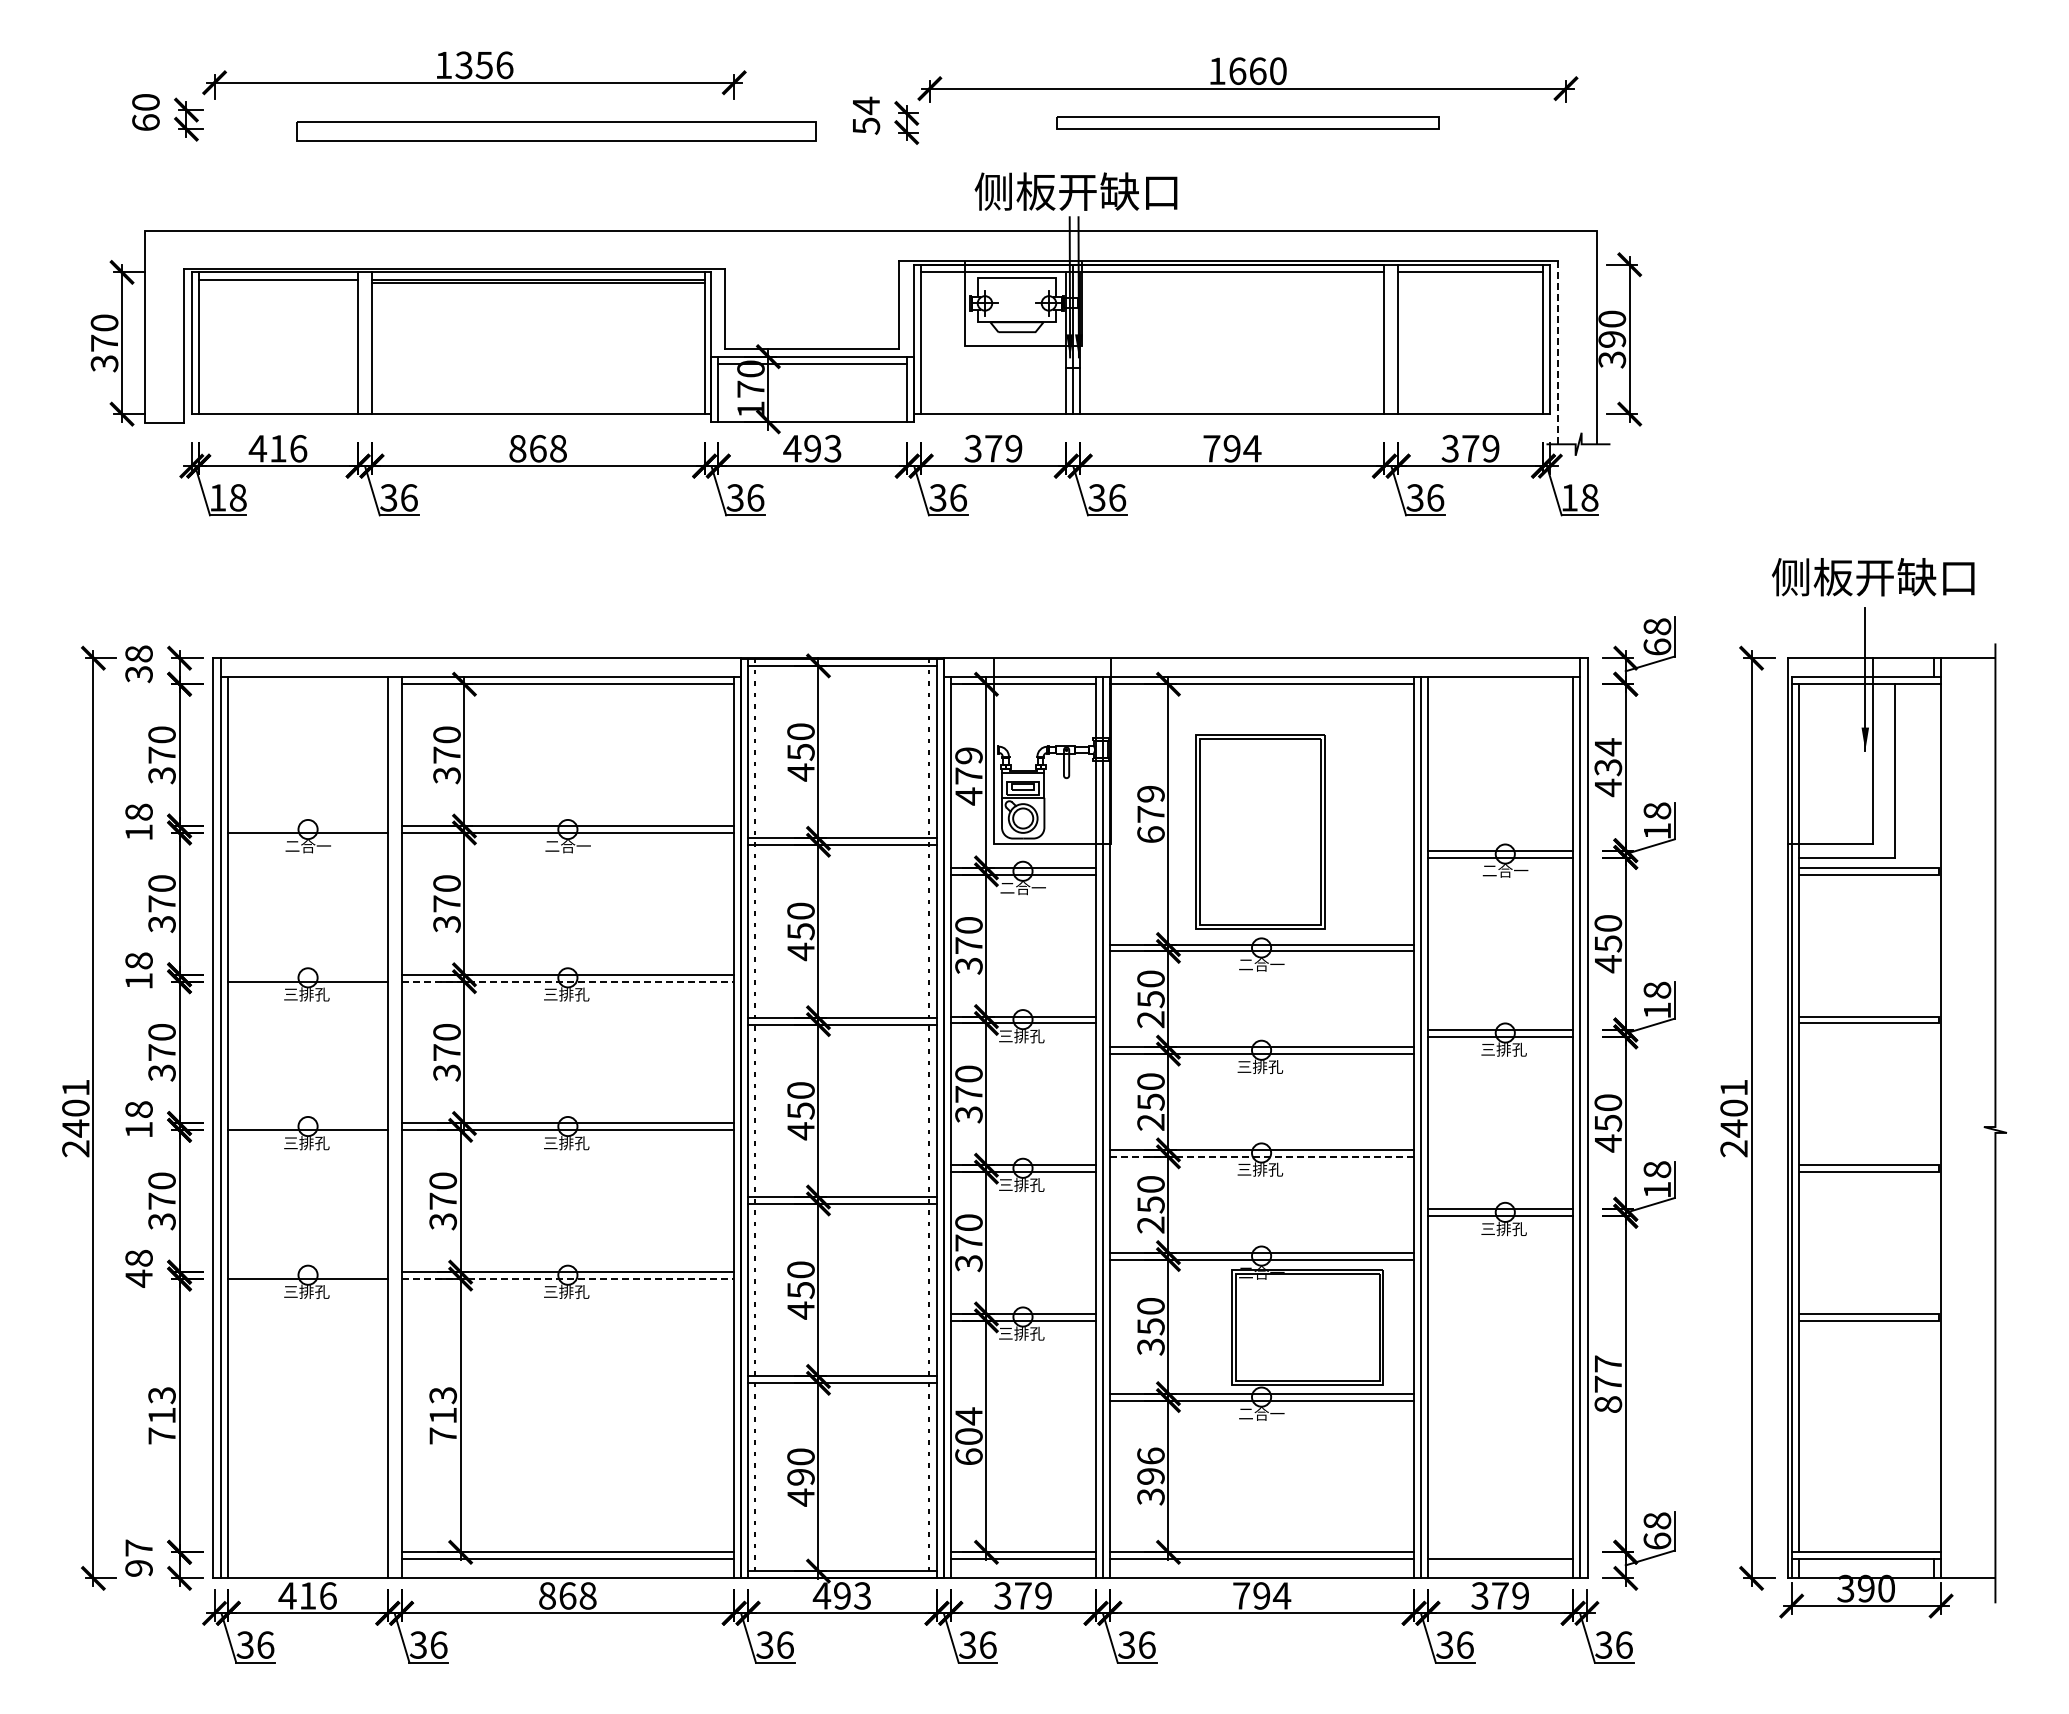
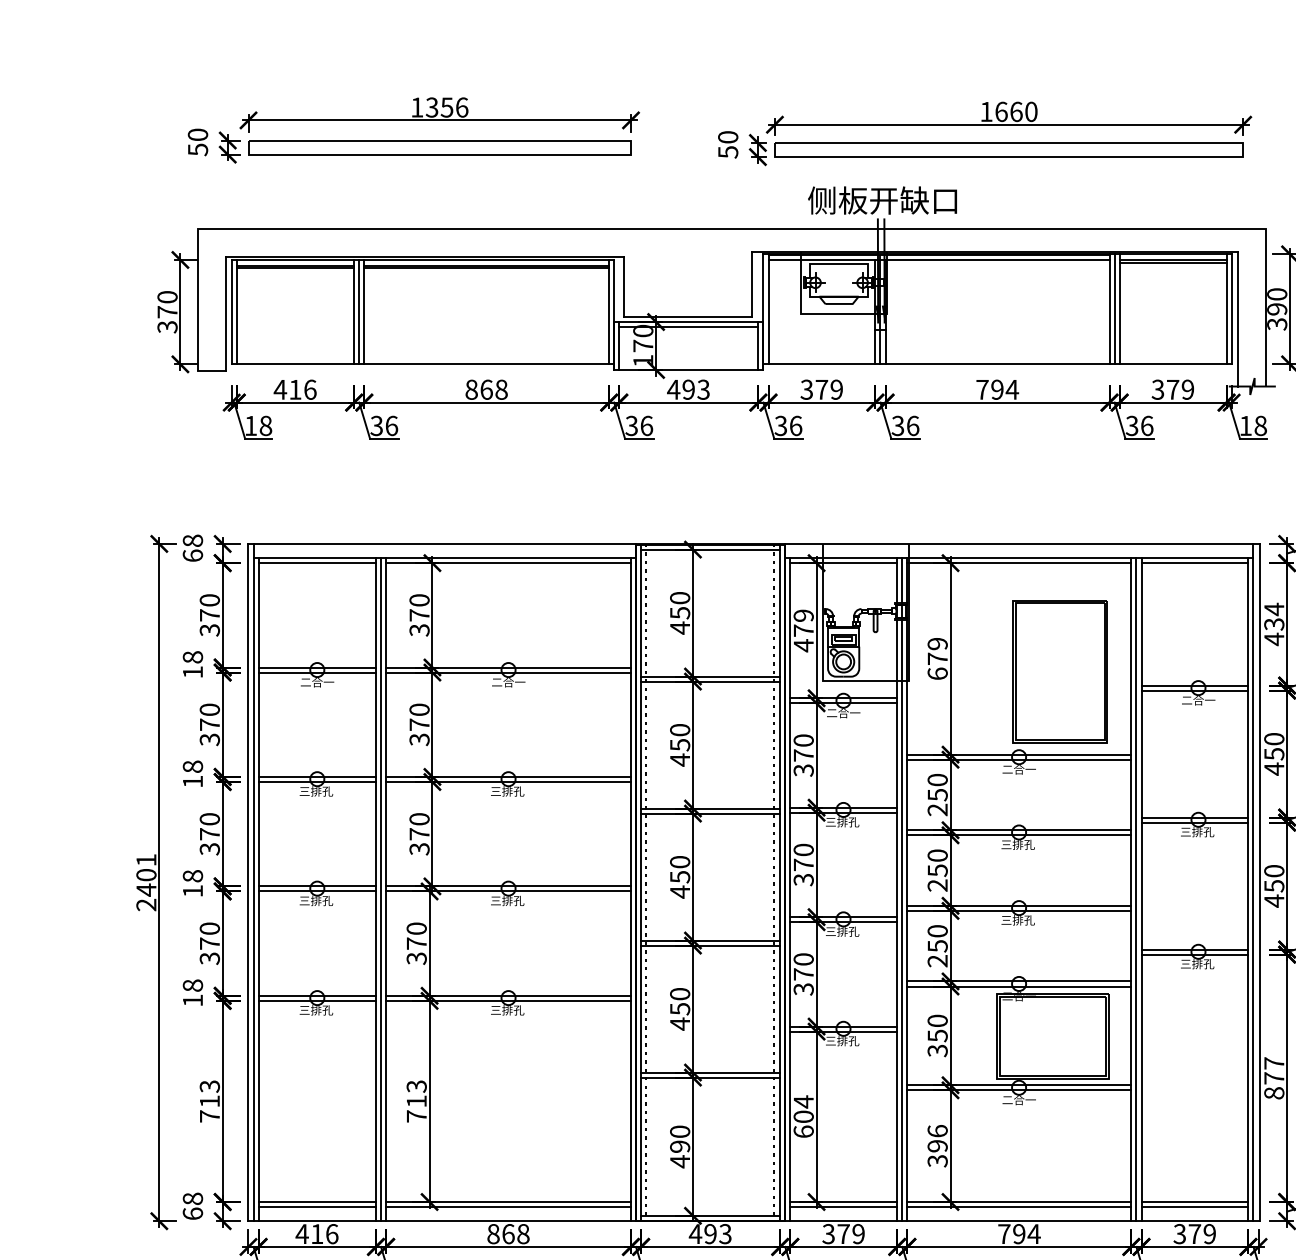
text: (866, 105) -> (728, 137), 54 -> 50
text: (145, 122) -> (197, 149), 60 -> 50
part: (1247, 122) -> (1008, 149), size x1.67
part: (556, 131) -> (439, 147), moved
line: (1470, 275) -> (1172, 262), added
line: (278, 283) -> (295, 268), added
line: (1391, 339) -> (1114, 309), added
line: (365, 343) -> (359, 312), added
line: (1558, 352) -> (1237, 318), dashed -> solid
text: (138, 674) -> (192, 555), 38 -> 68
line: (307, 684) -> (316, 563), added
line: (1500, 684) -> (1194, 563), added
line: (307, 826) -> (316, 667), added
part: (1260, 831) -> (1060, 671), moved
line: (307, 974) -> (316, 776), added
line: (568, 981) -> (508, 781), dashed -> solid
line: (307, 1123) -> (316, 886), added
line: (394, 1127) -> (380, 889), added
line: (1262, 1156) -> (1019, 910), dashed -> solid
line: (307, 1272) -> (316, 996), added
text: (138, 1278) -> (192, 1000), 48 -> 18
line: (568, 1279) -> (508, 1001), dashed -> solid
line: (307, 1552) -> (316, 1202), added
line: (1500, 1552) -> (1194, 1202), added
text: (138, 1557) -> (192, 1205), 97 -> 68
line: (307, 1559) -> (316, 1207), added

